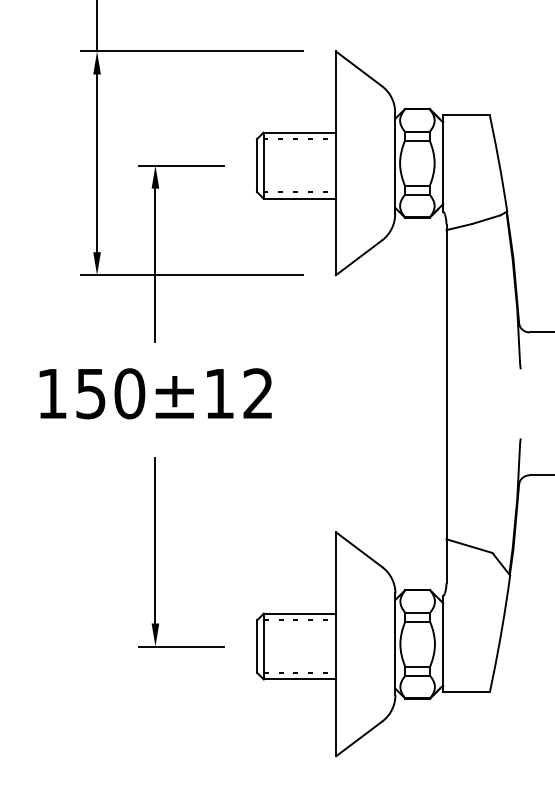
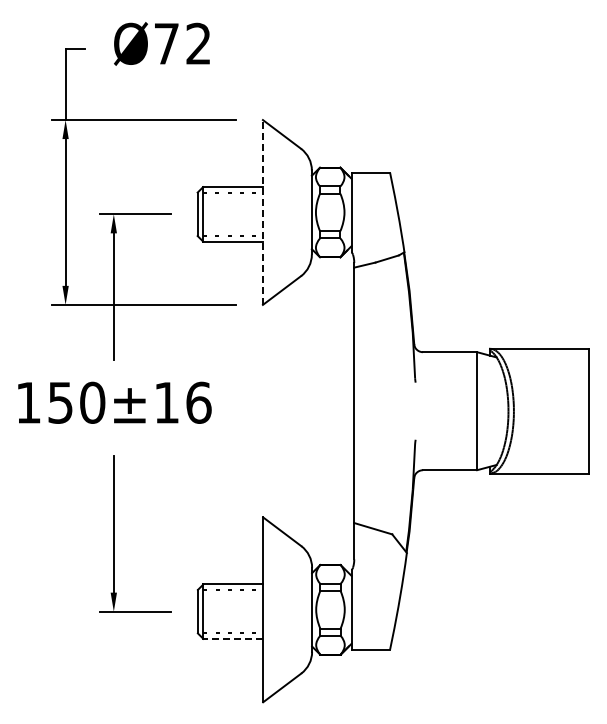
line: (335, 162) -> (262, 211), solid -> dashed
text: (257, 393) -> (198, 402), 150±12 -> 150±16
line: (300, 679) -> (233, 638), solid -> dashed

